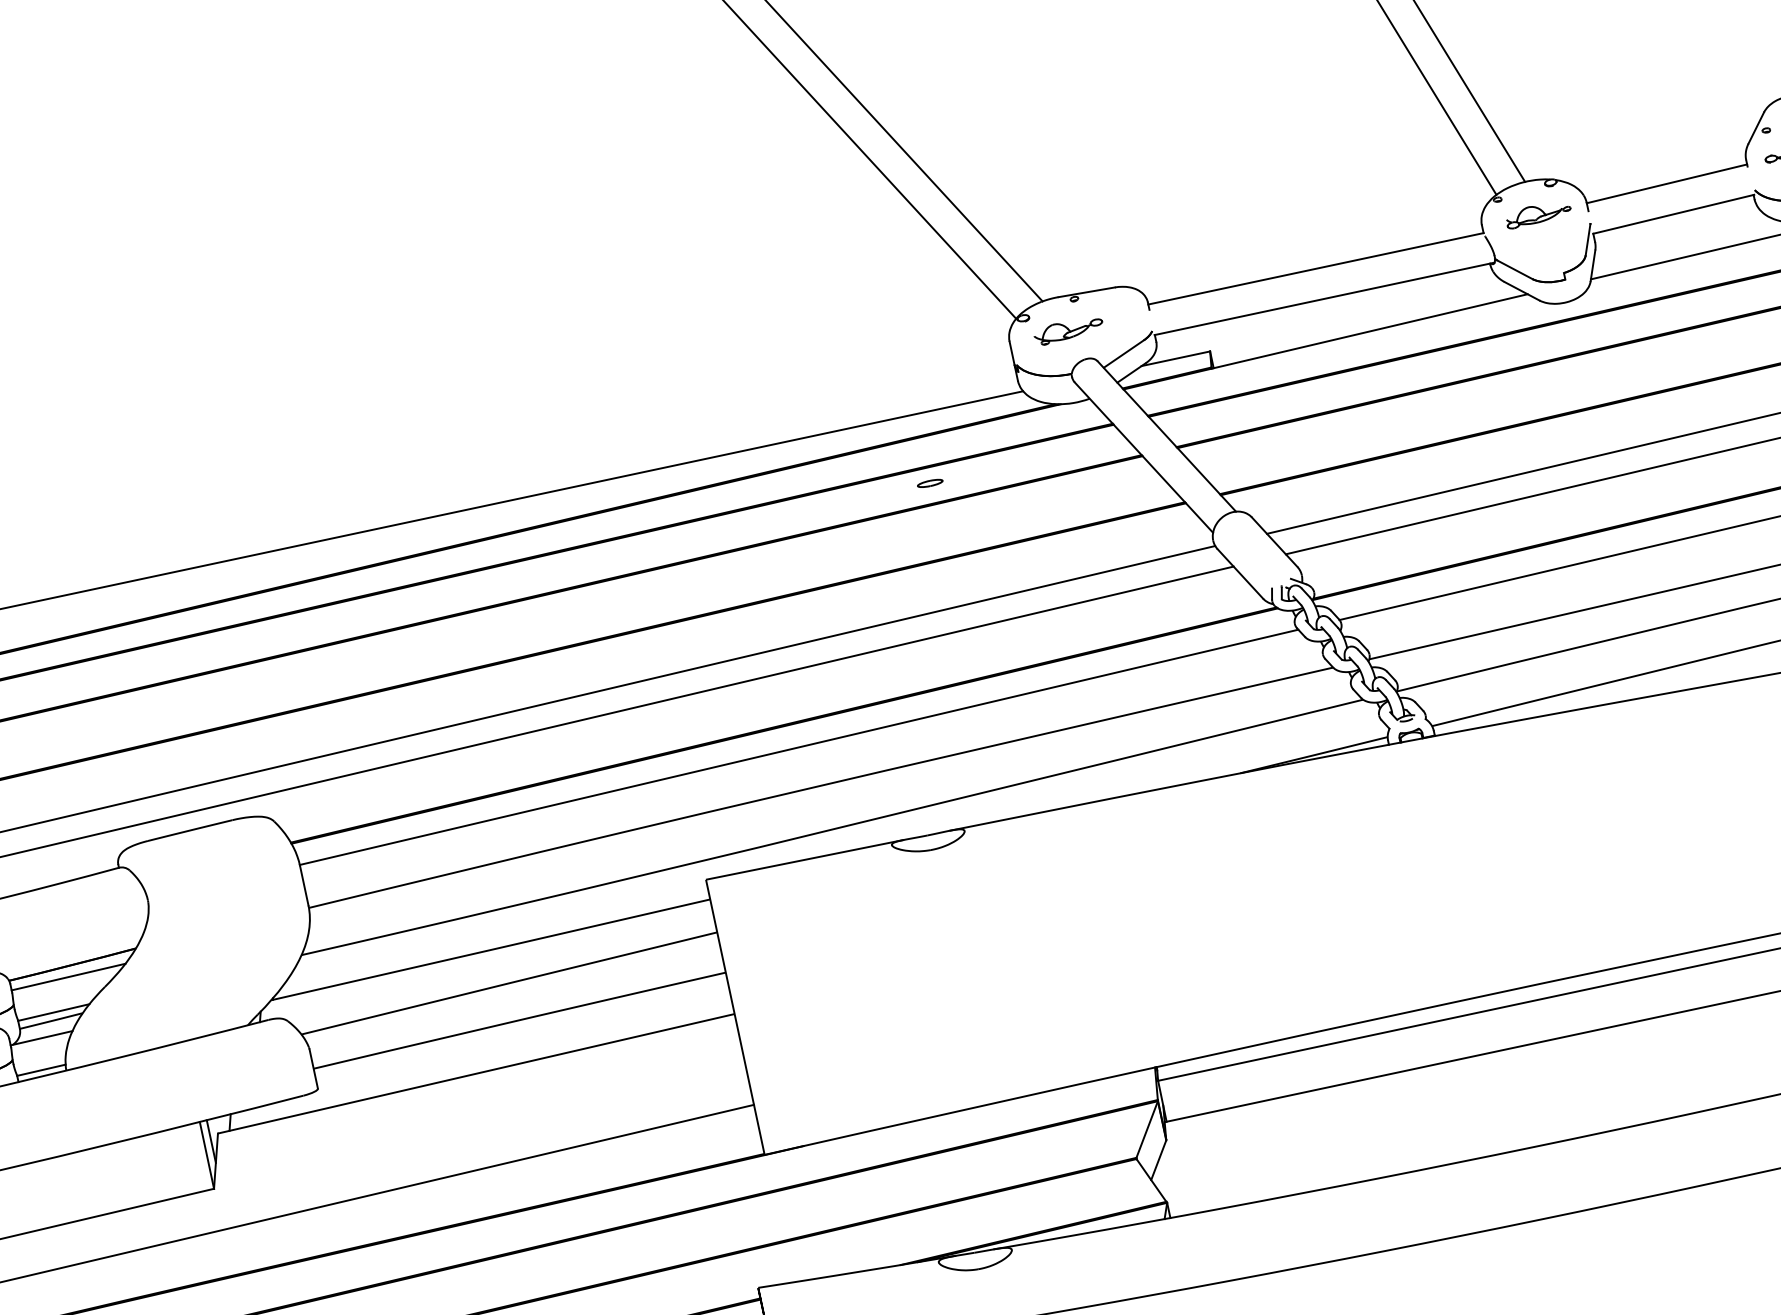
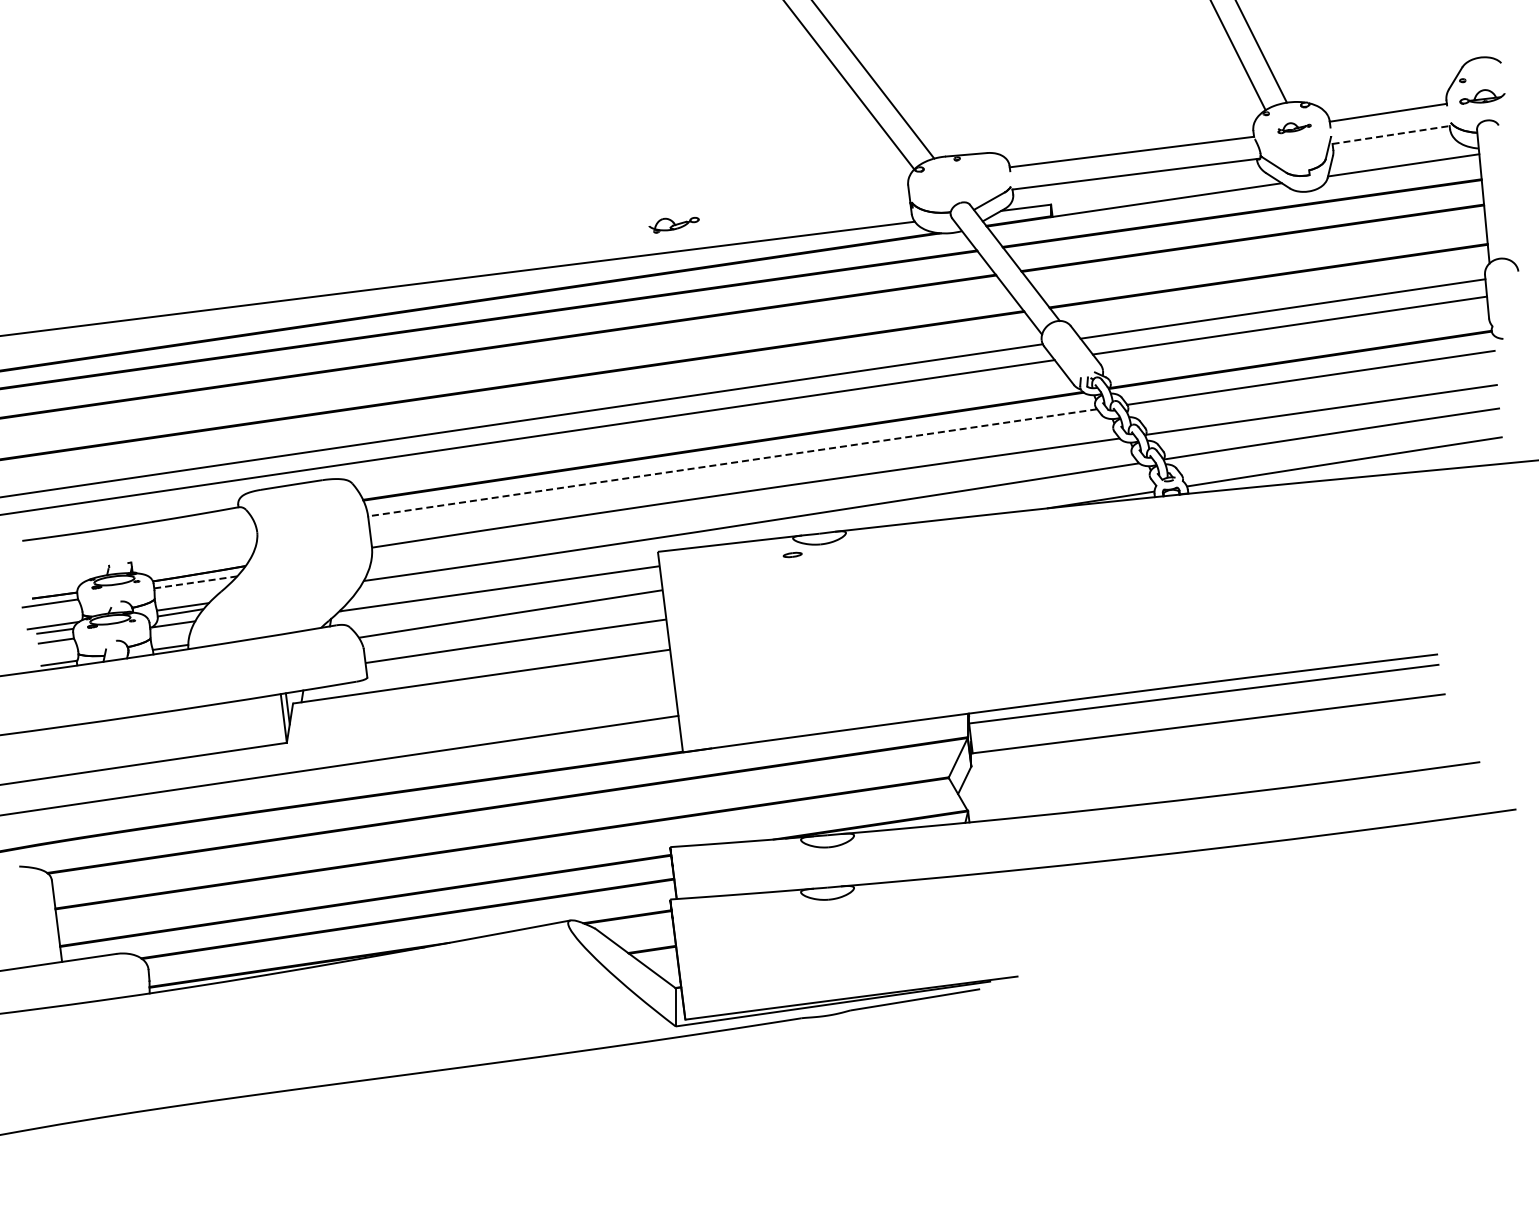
line: (1673, 213) -> (1391, 134), solid -> dashed
part: (1538, 216) -> (1294, 128), size x0.7
part: (1067, 332) -> (673, 225), moved
part: (929, 482) -> (792, 554), moved
line: (798, 746) -> (732, 462), solid -> dashed
line: (68, 977) -> (195, 582), solid -> dashed

